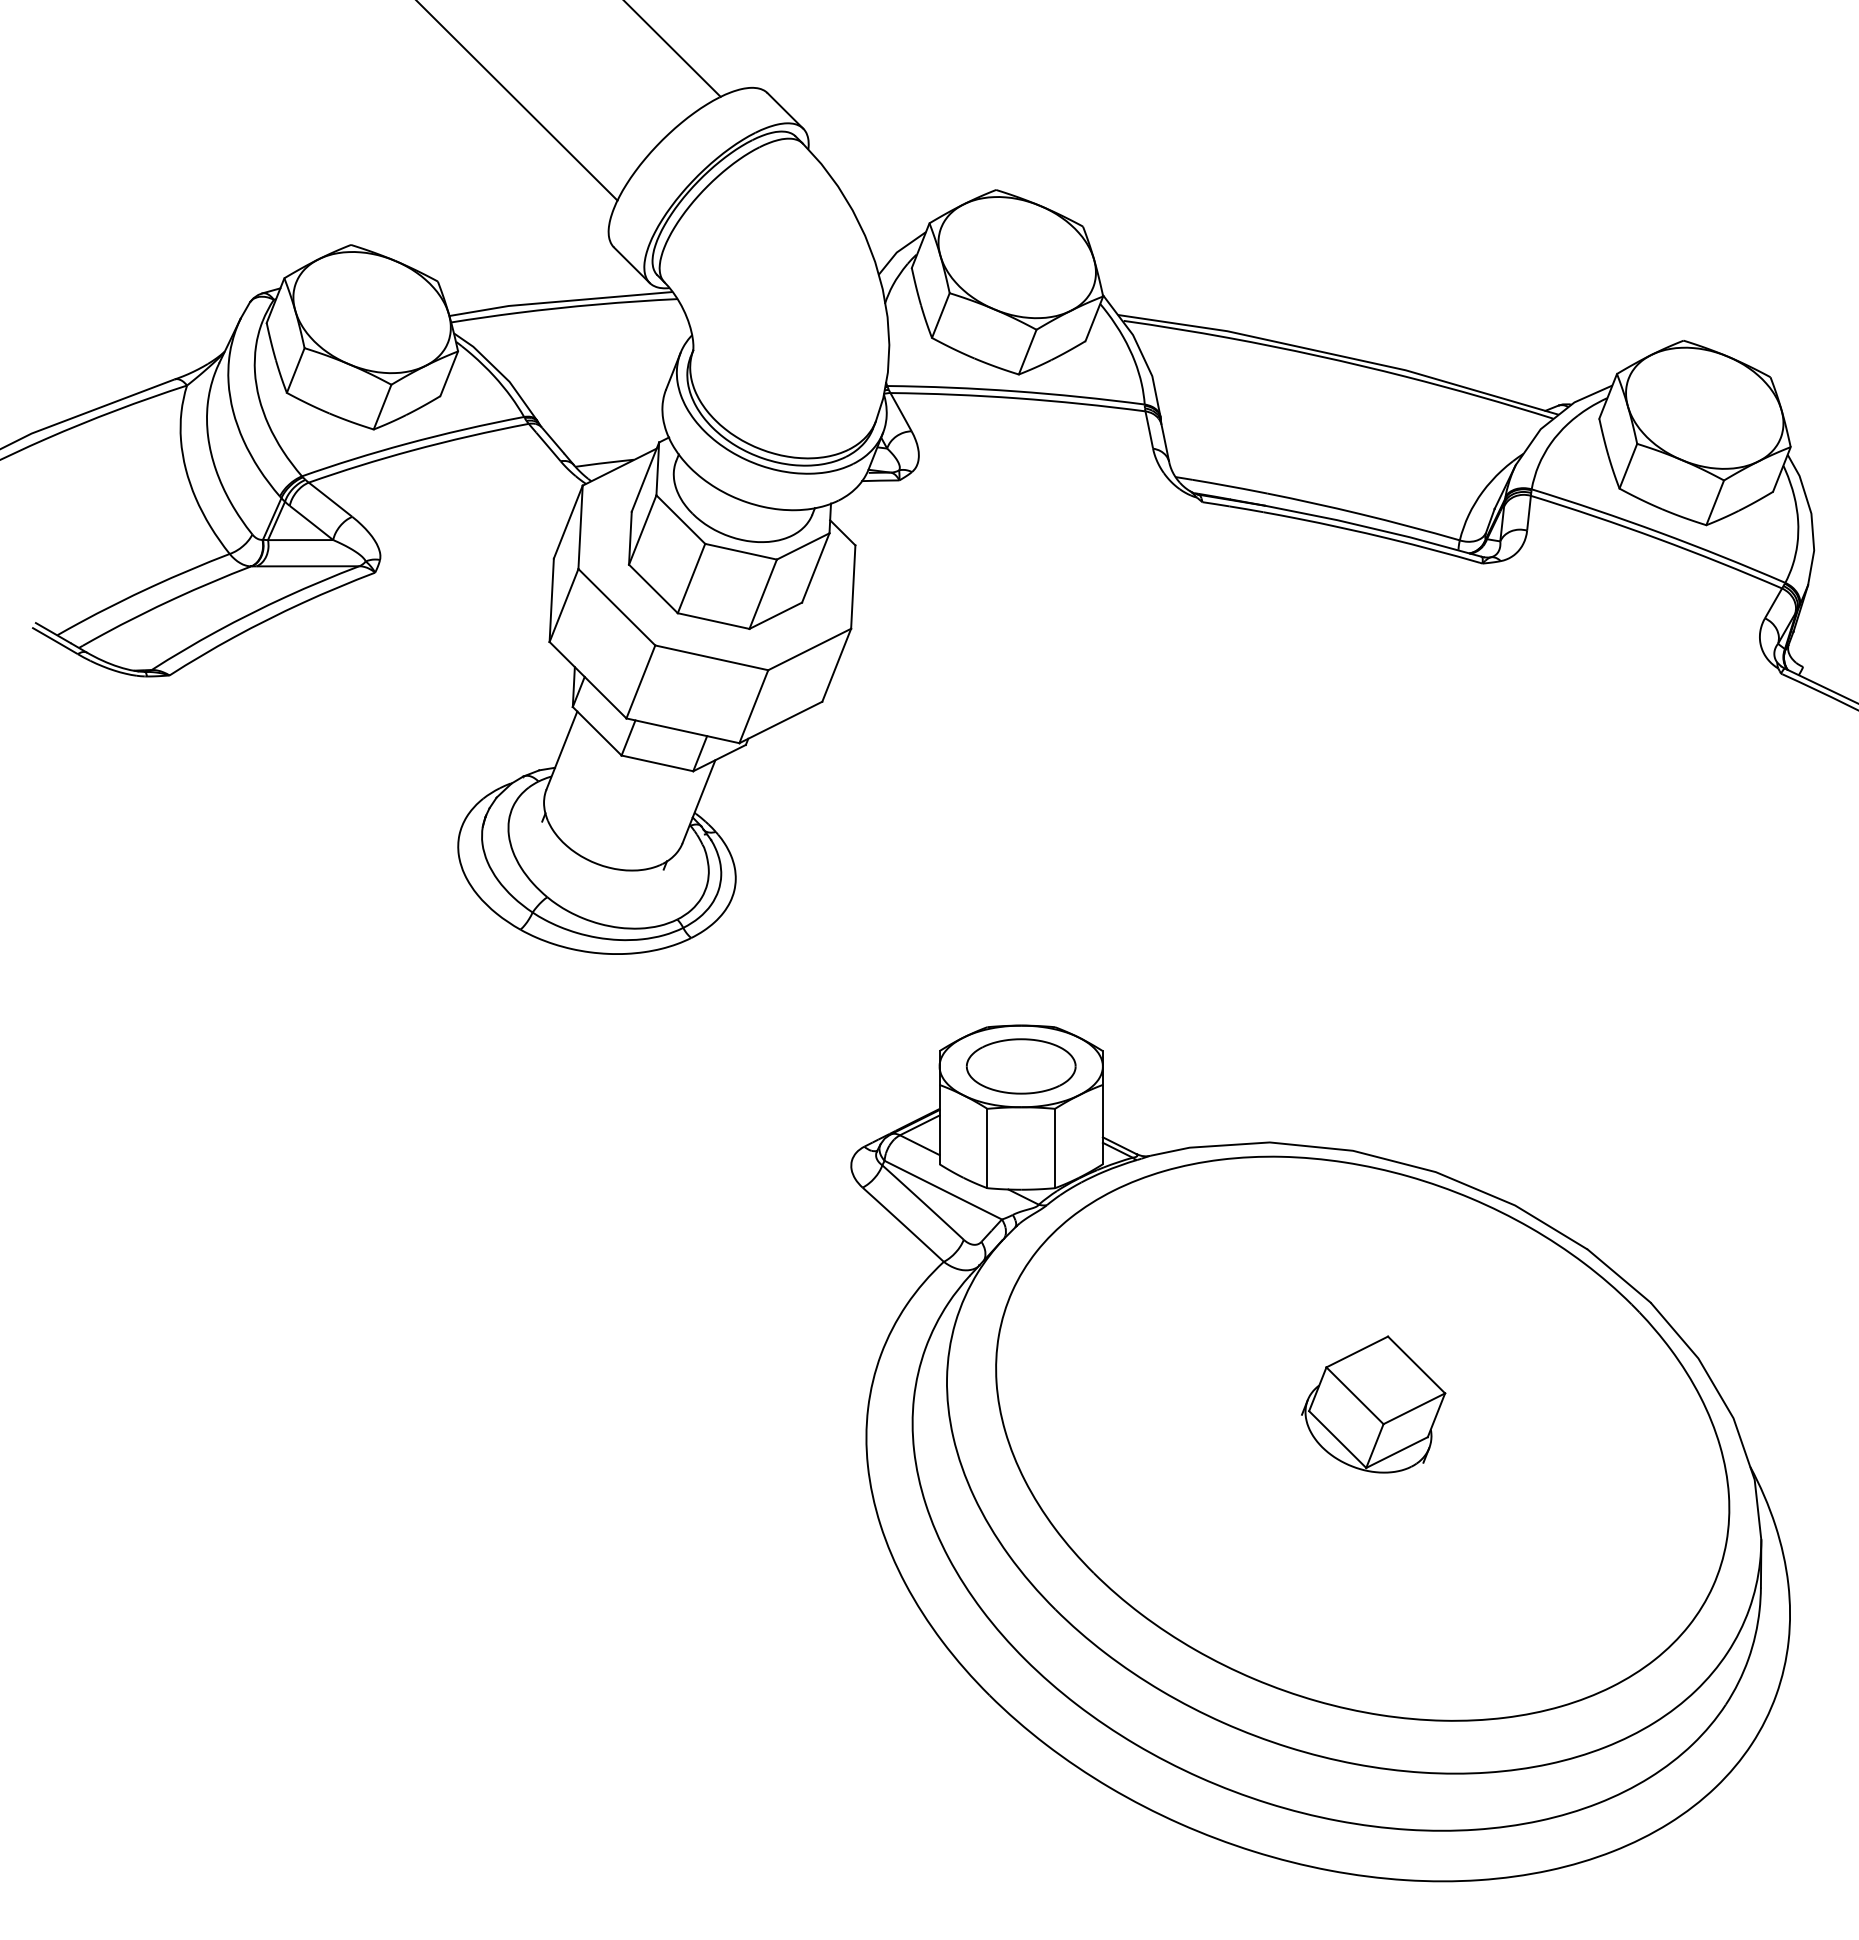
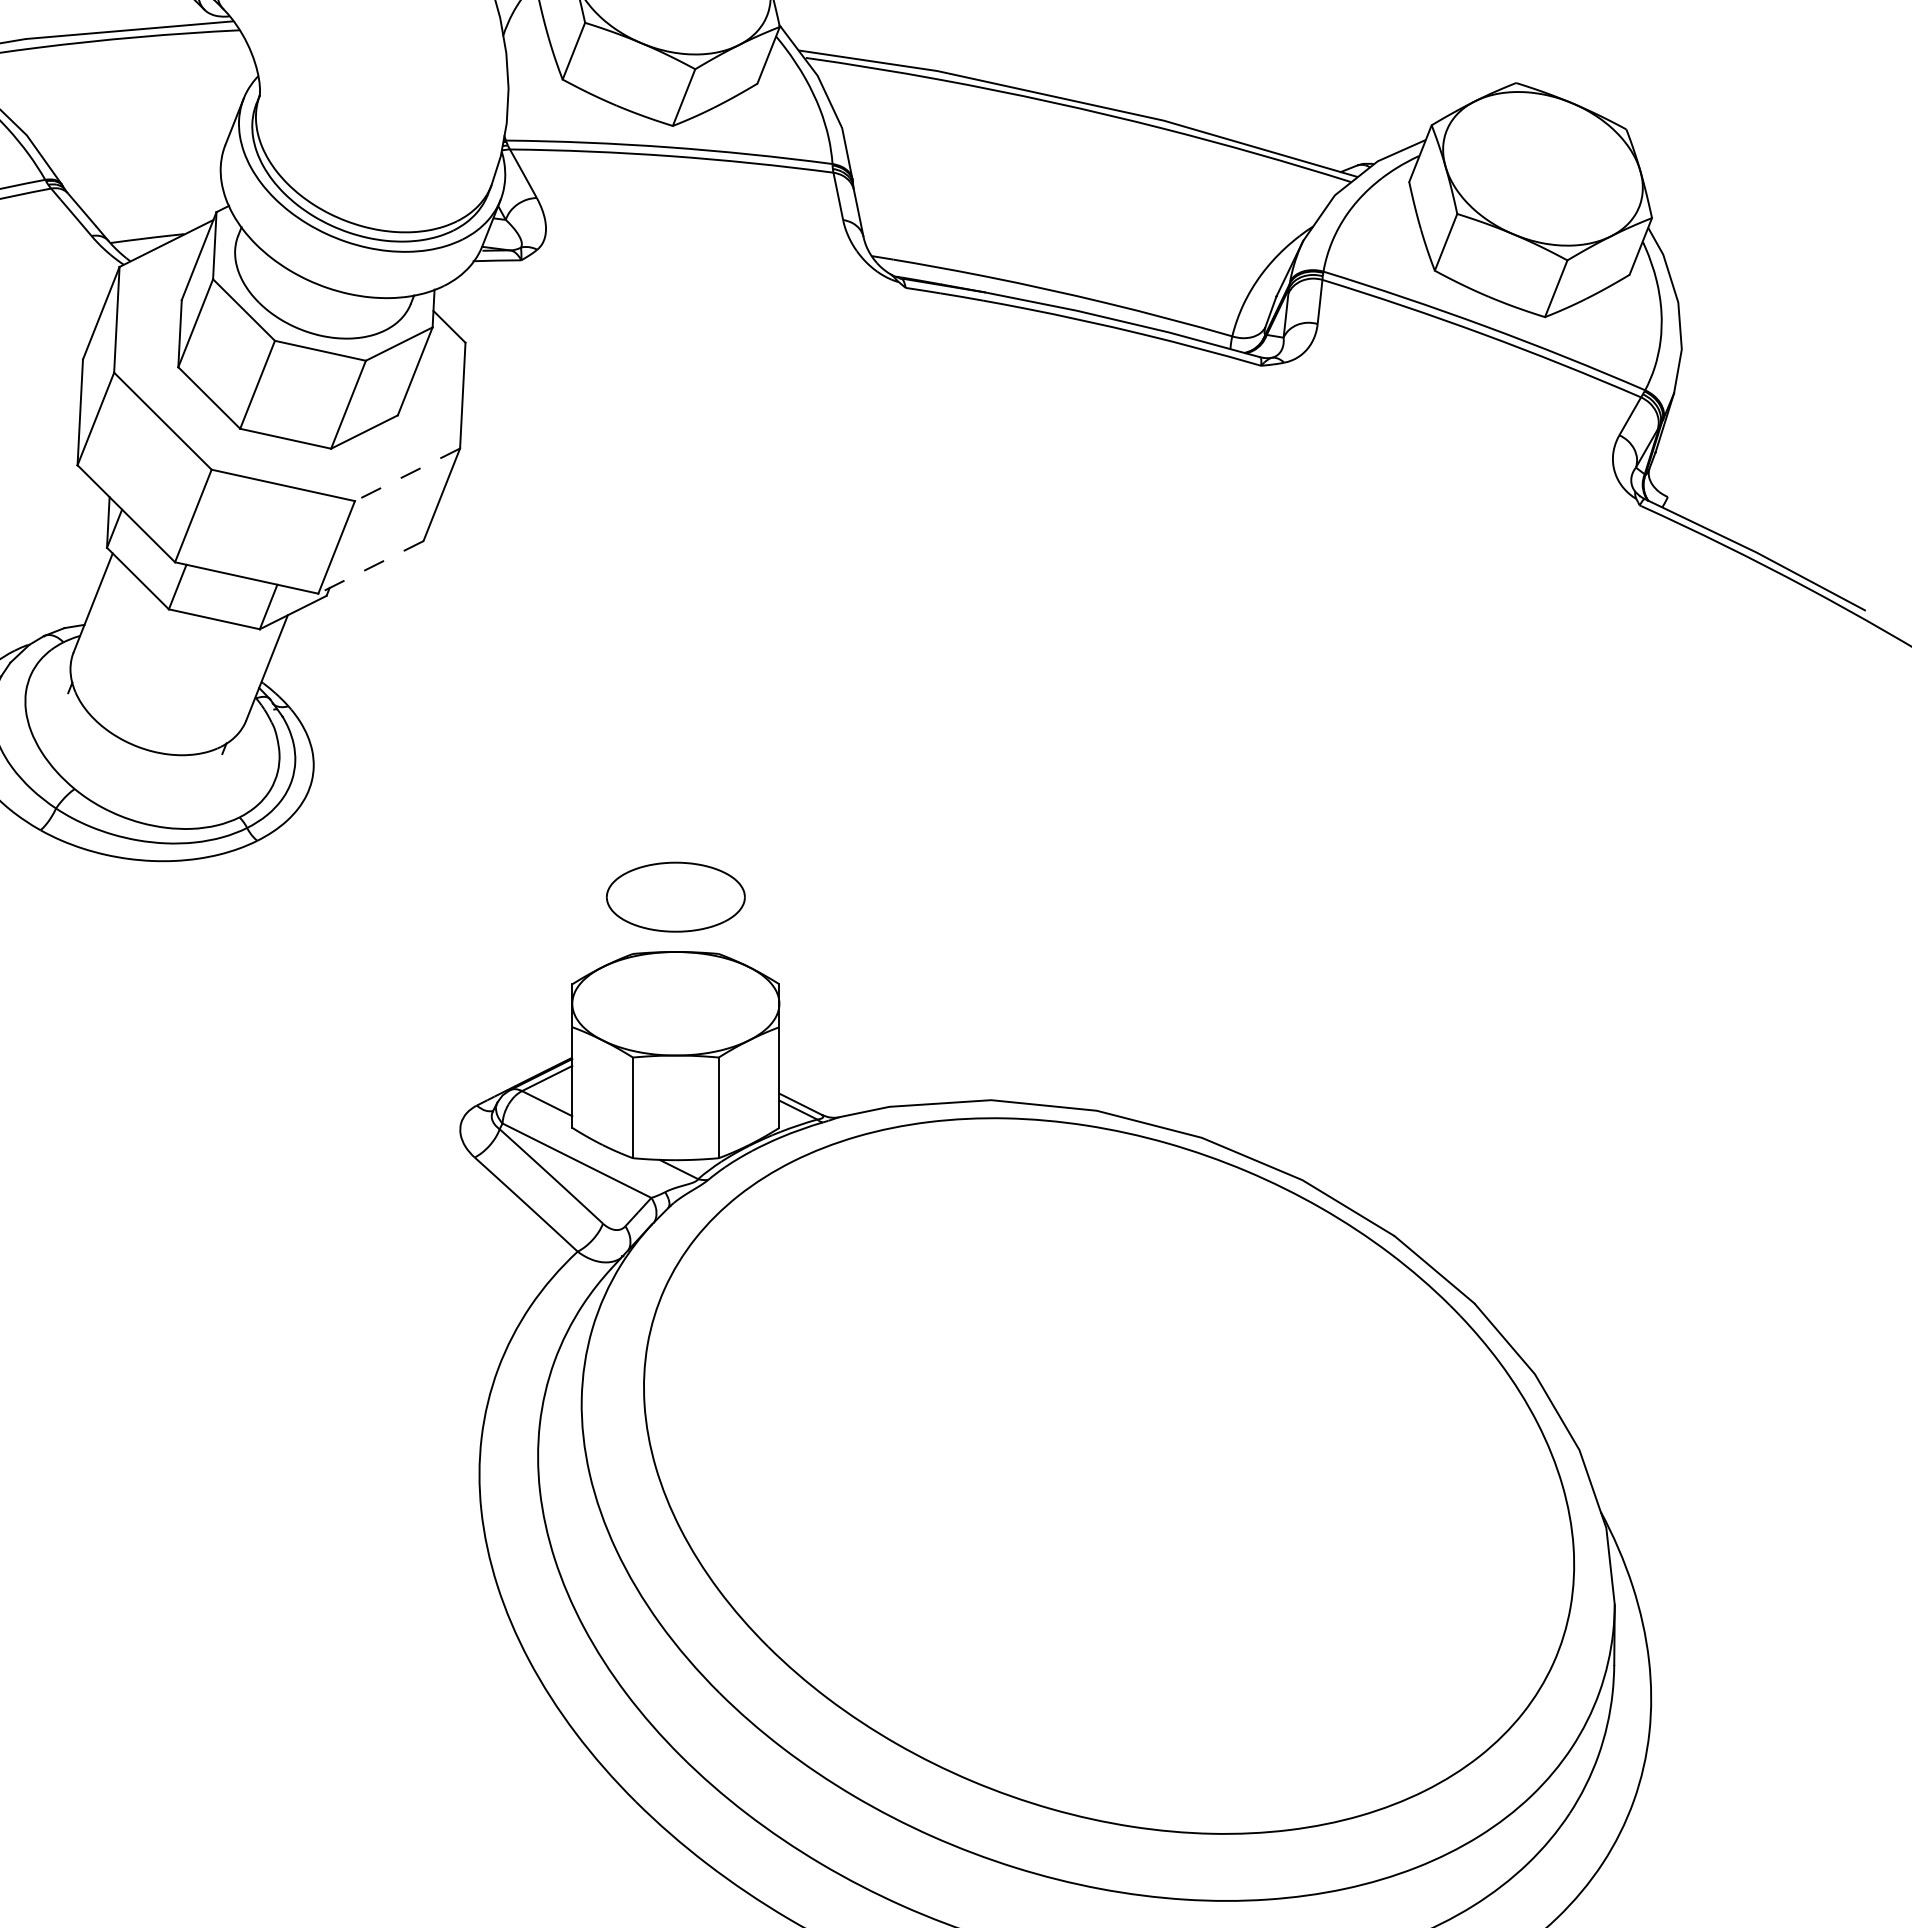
line: (809, 649) -> (407, 474), solid -> dashed
line: (780, 722) -> (370, 567), solid -> dashed
part: (1021, 1066) -> (676, 897), moved
part: (1373, 1404) -> (1122, 1432), removed

